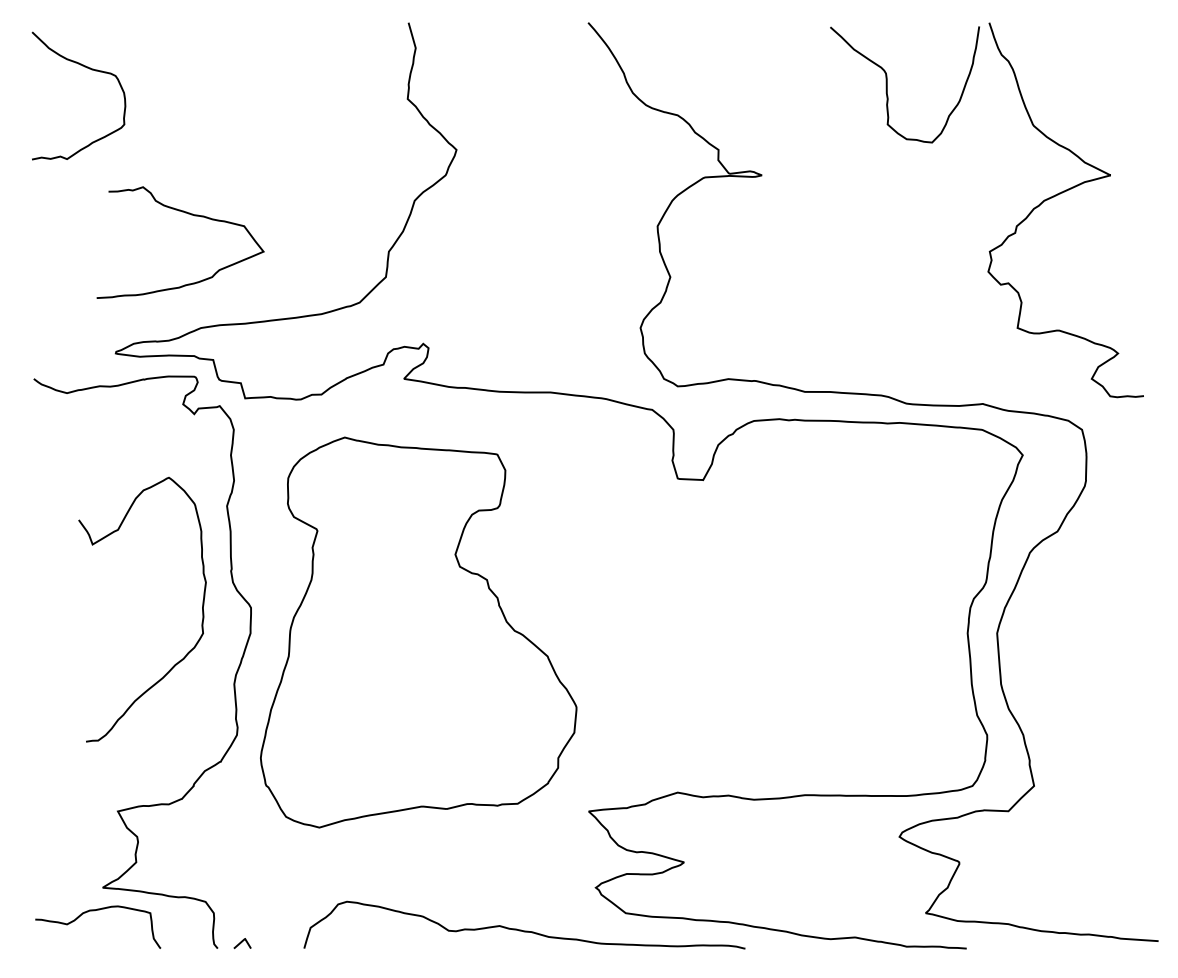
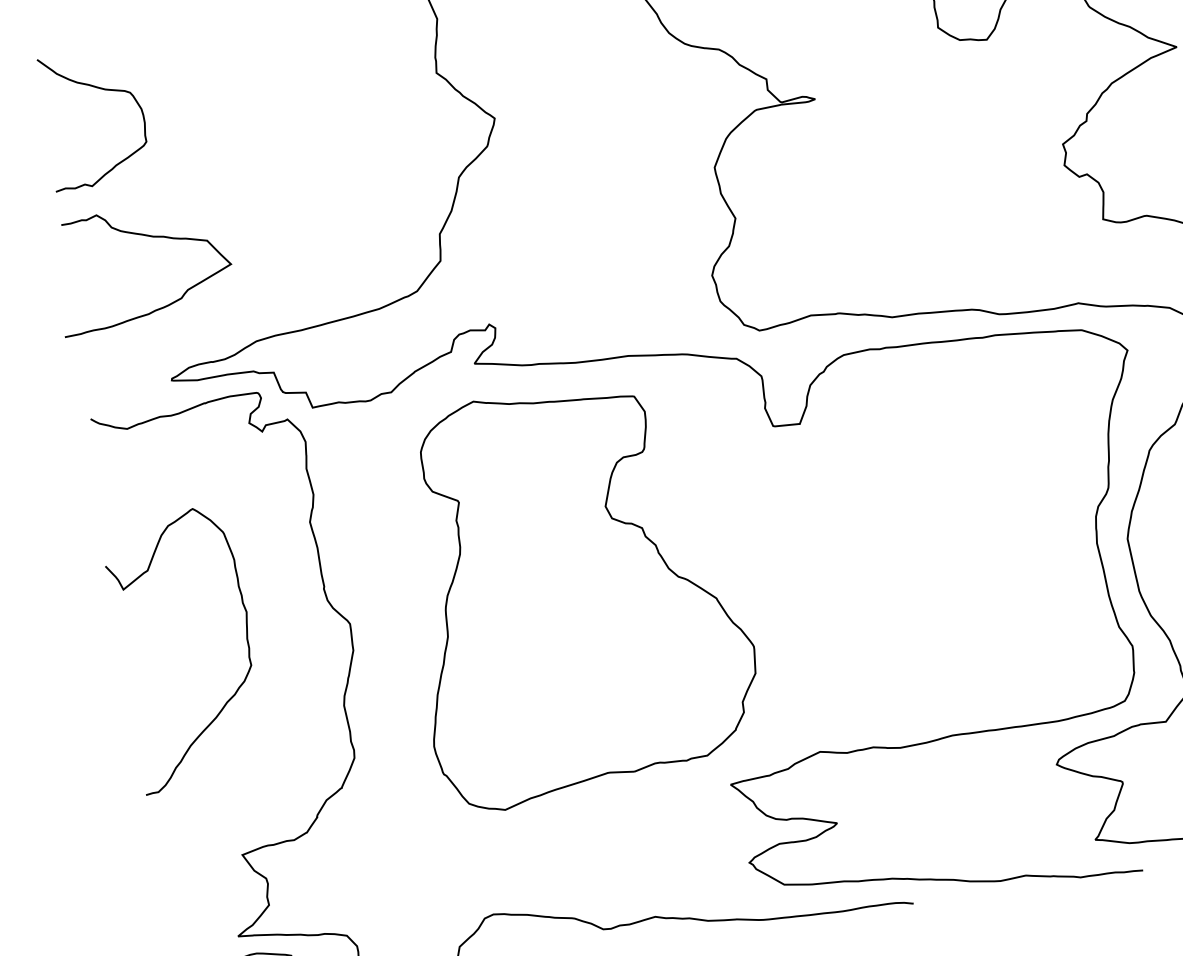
curve: (188, 214) -> (147, 236), moved
curve: (202, 609) -> (247, 640), moved
part: (418, 632) -> (578, 592), moved

